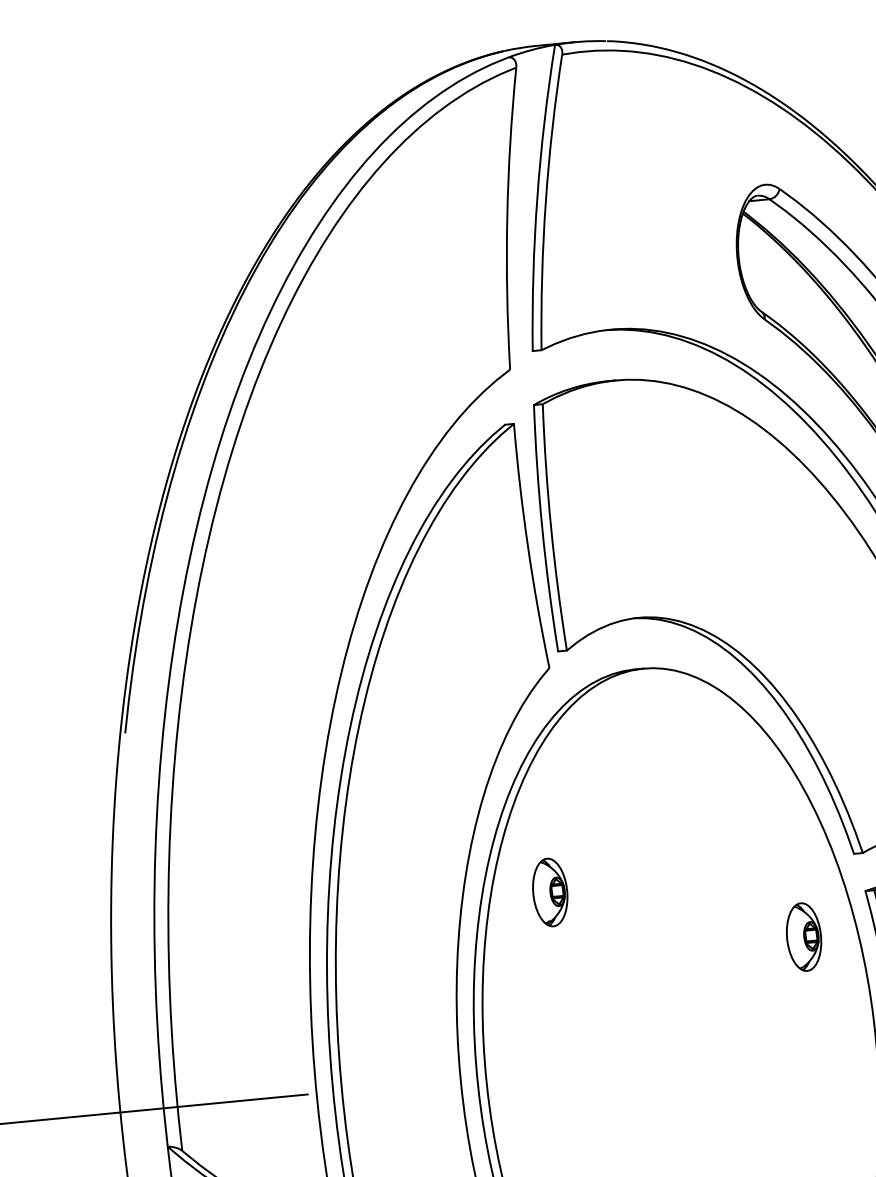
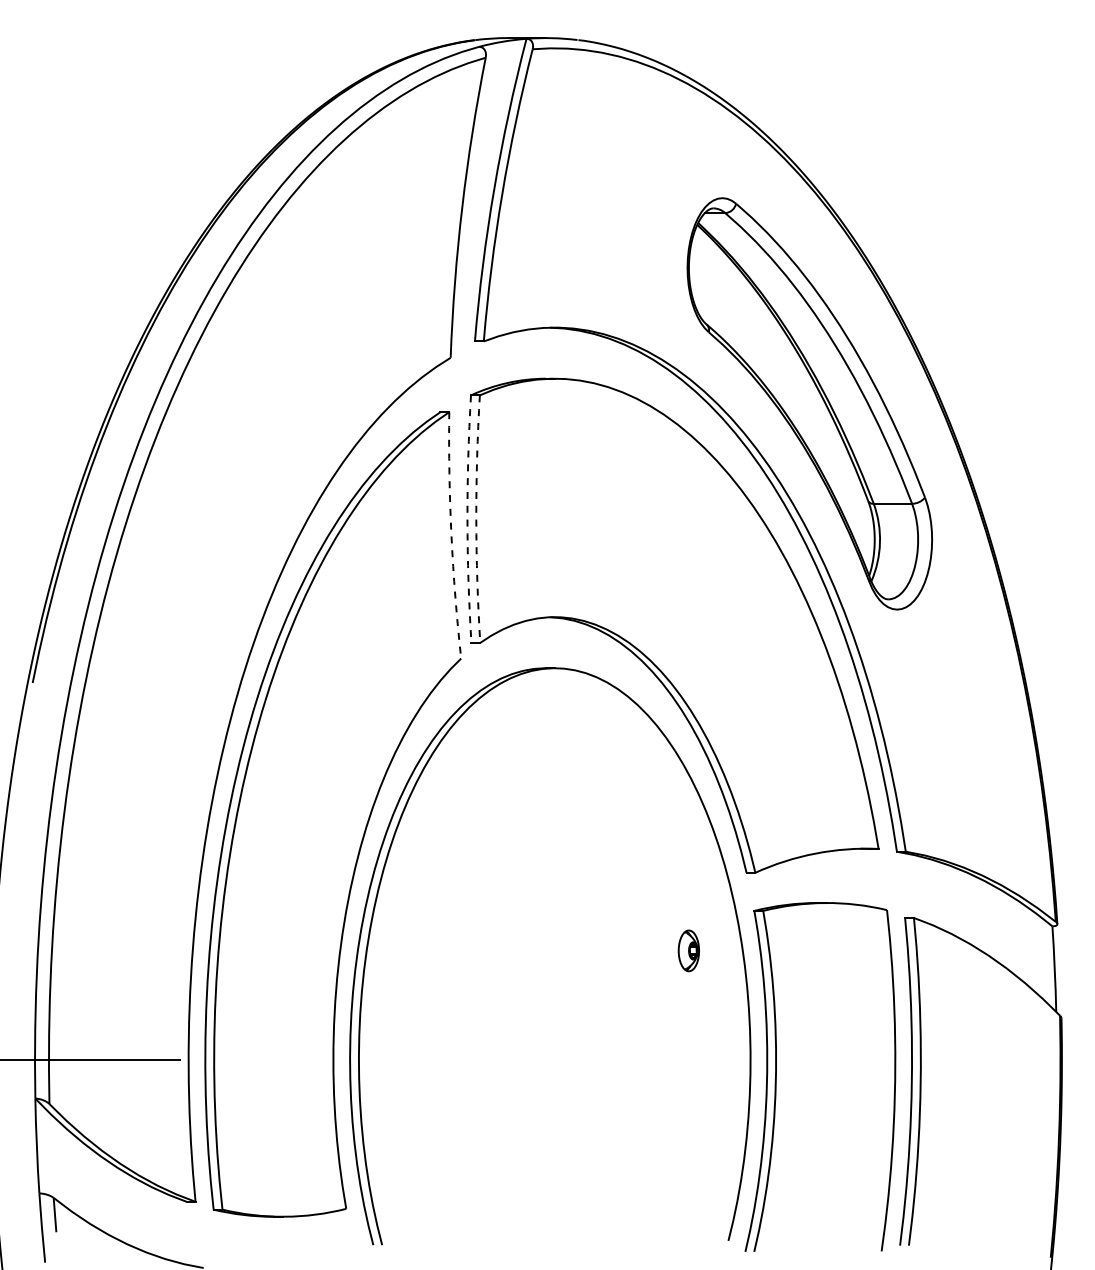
arc: (542, 528) -> (467, 519), solid -> dashed
arc: (551, 528) -> (476, 519), solid -> dashed
arc: (527, 546) -> (451, 535), solid -> dashed
part: (550, 892) -> (440, 882), removed
part: (803, 936) -> (688, 950), size x0.6

